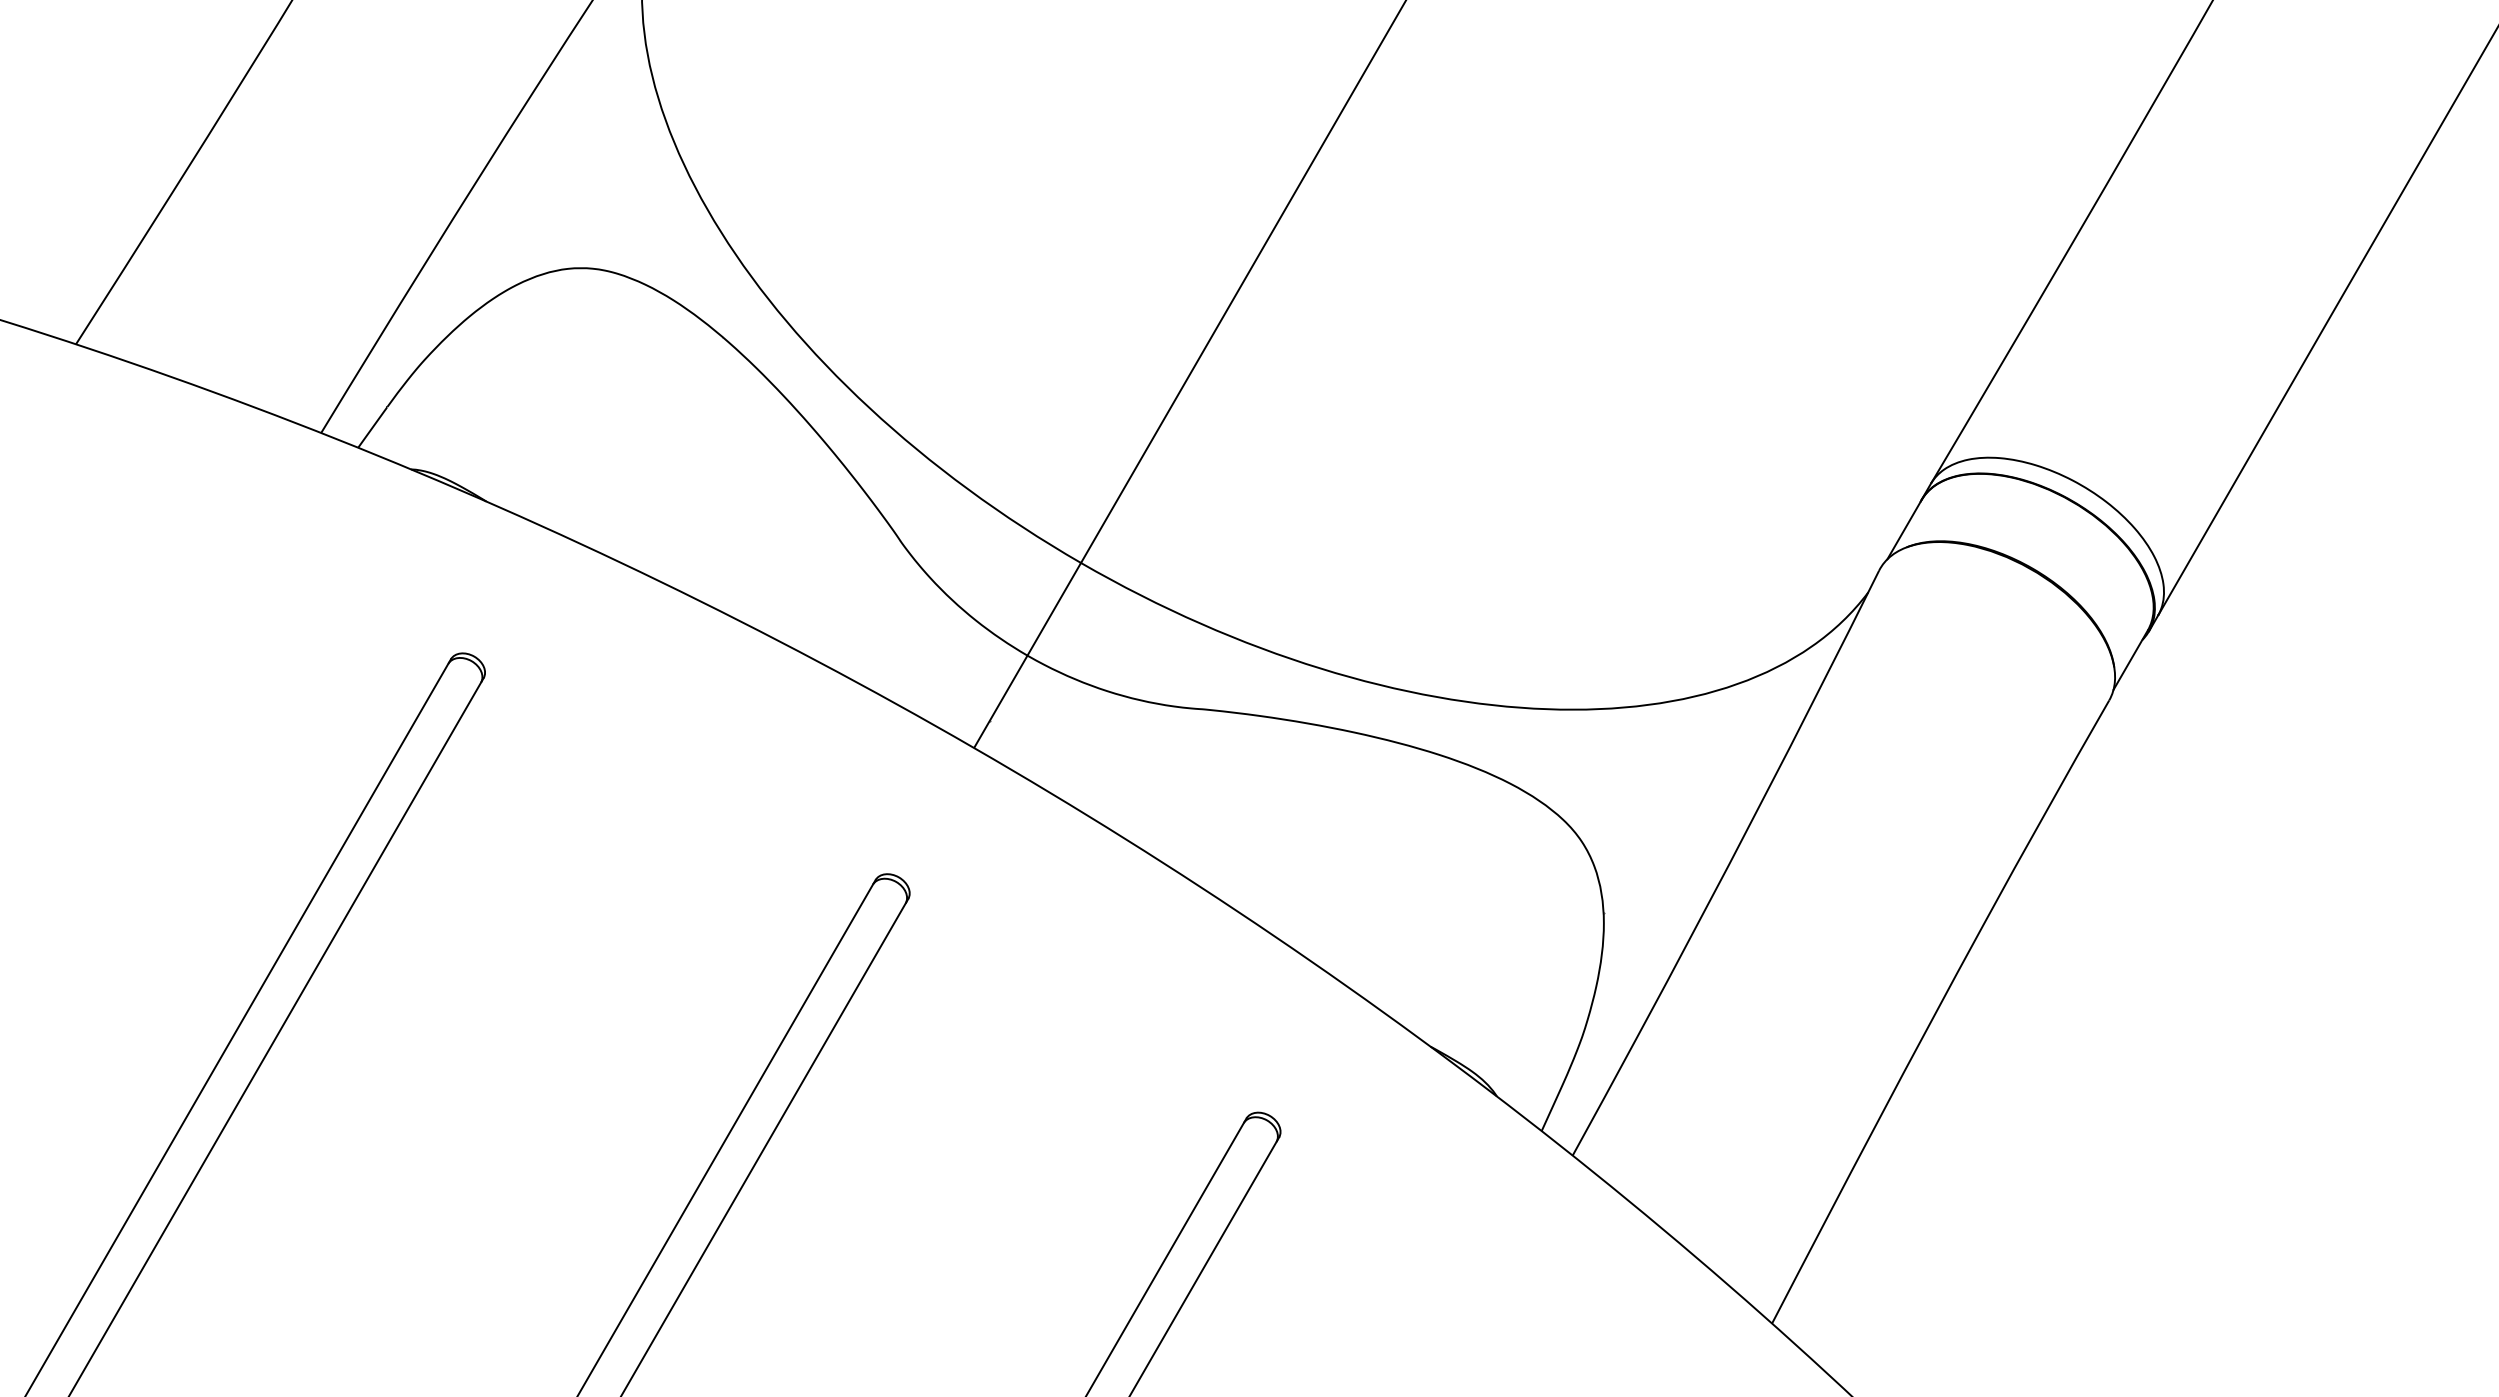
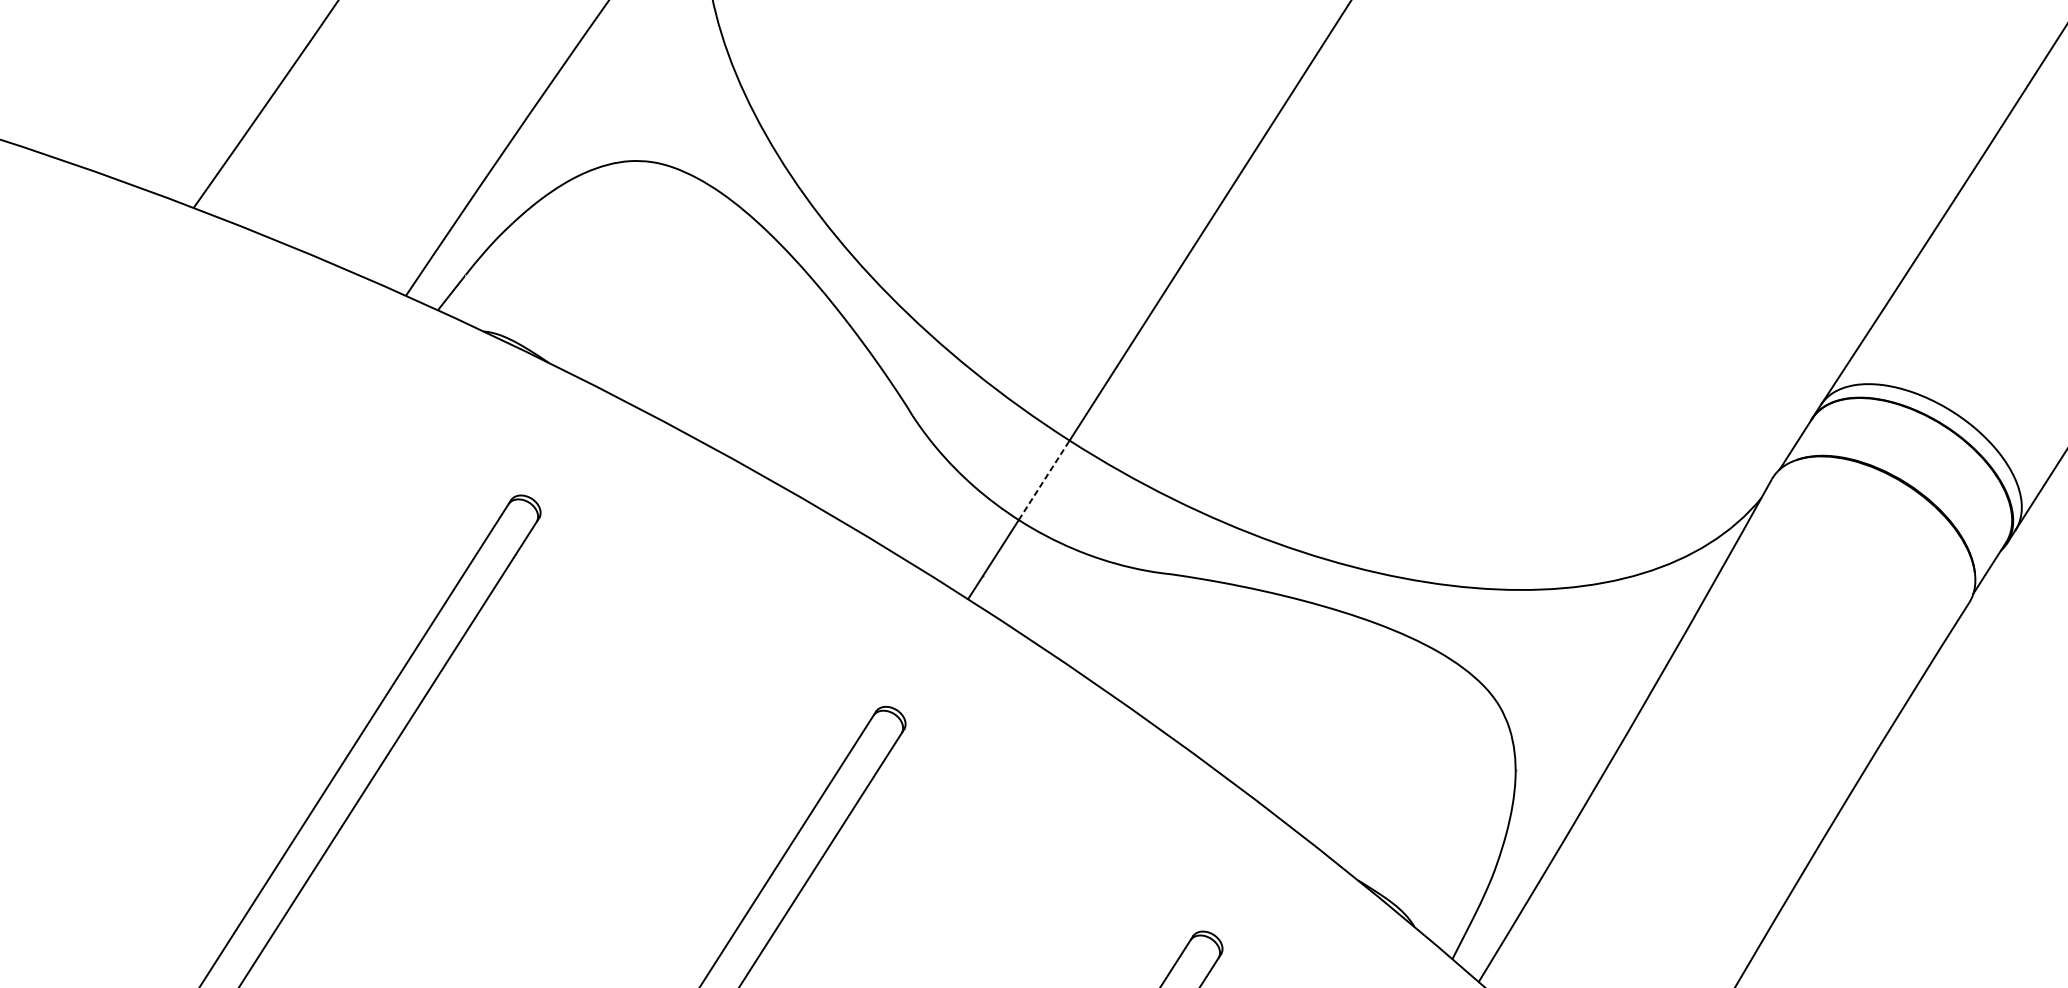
line: (1054, 608) -> (1044, 479), solid -> dashed

